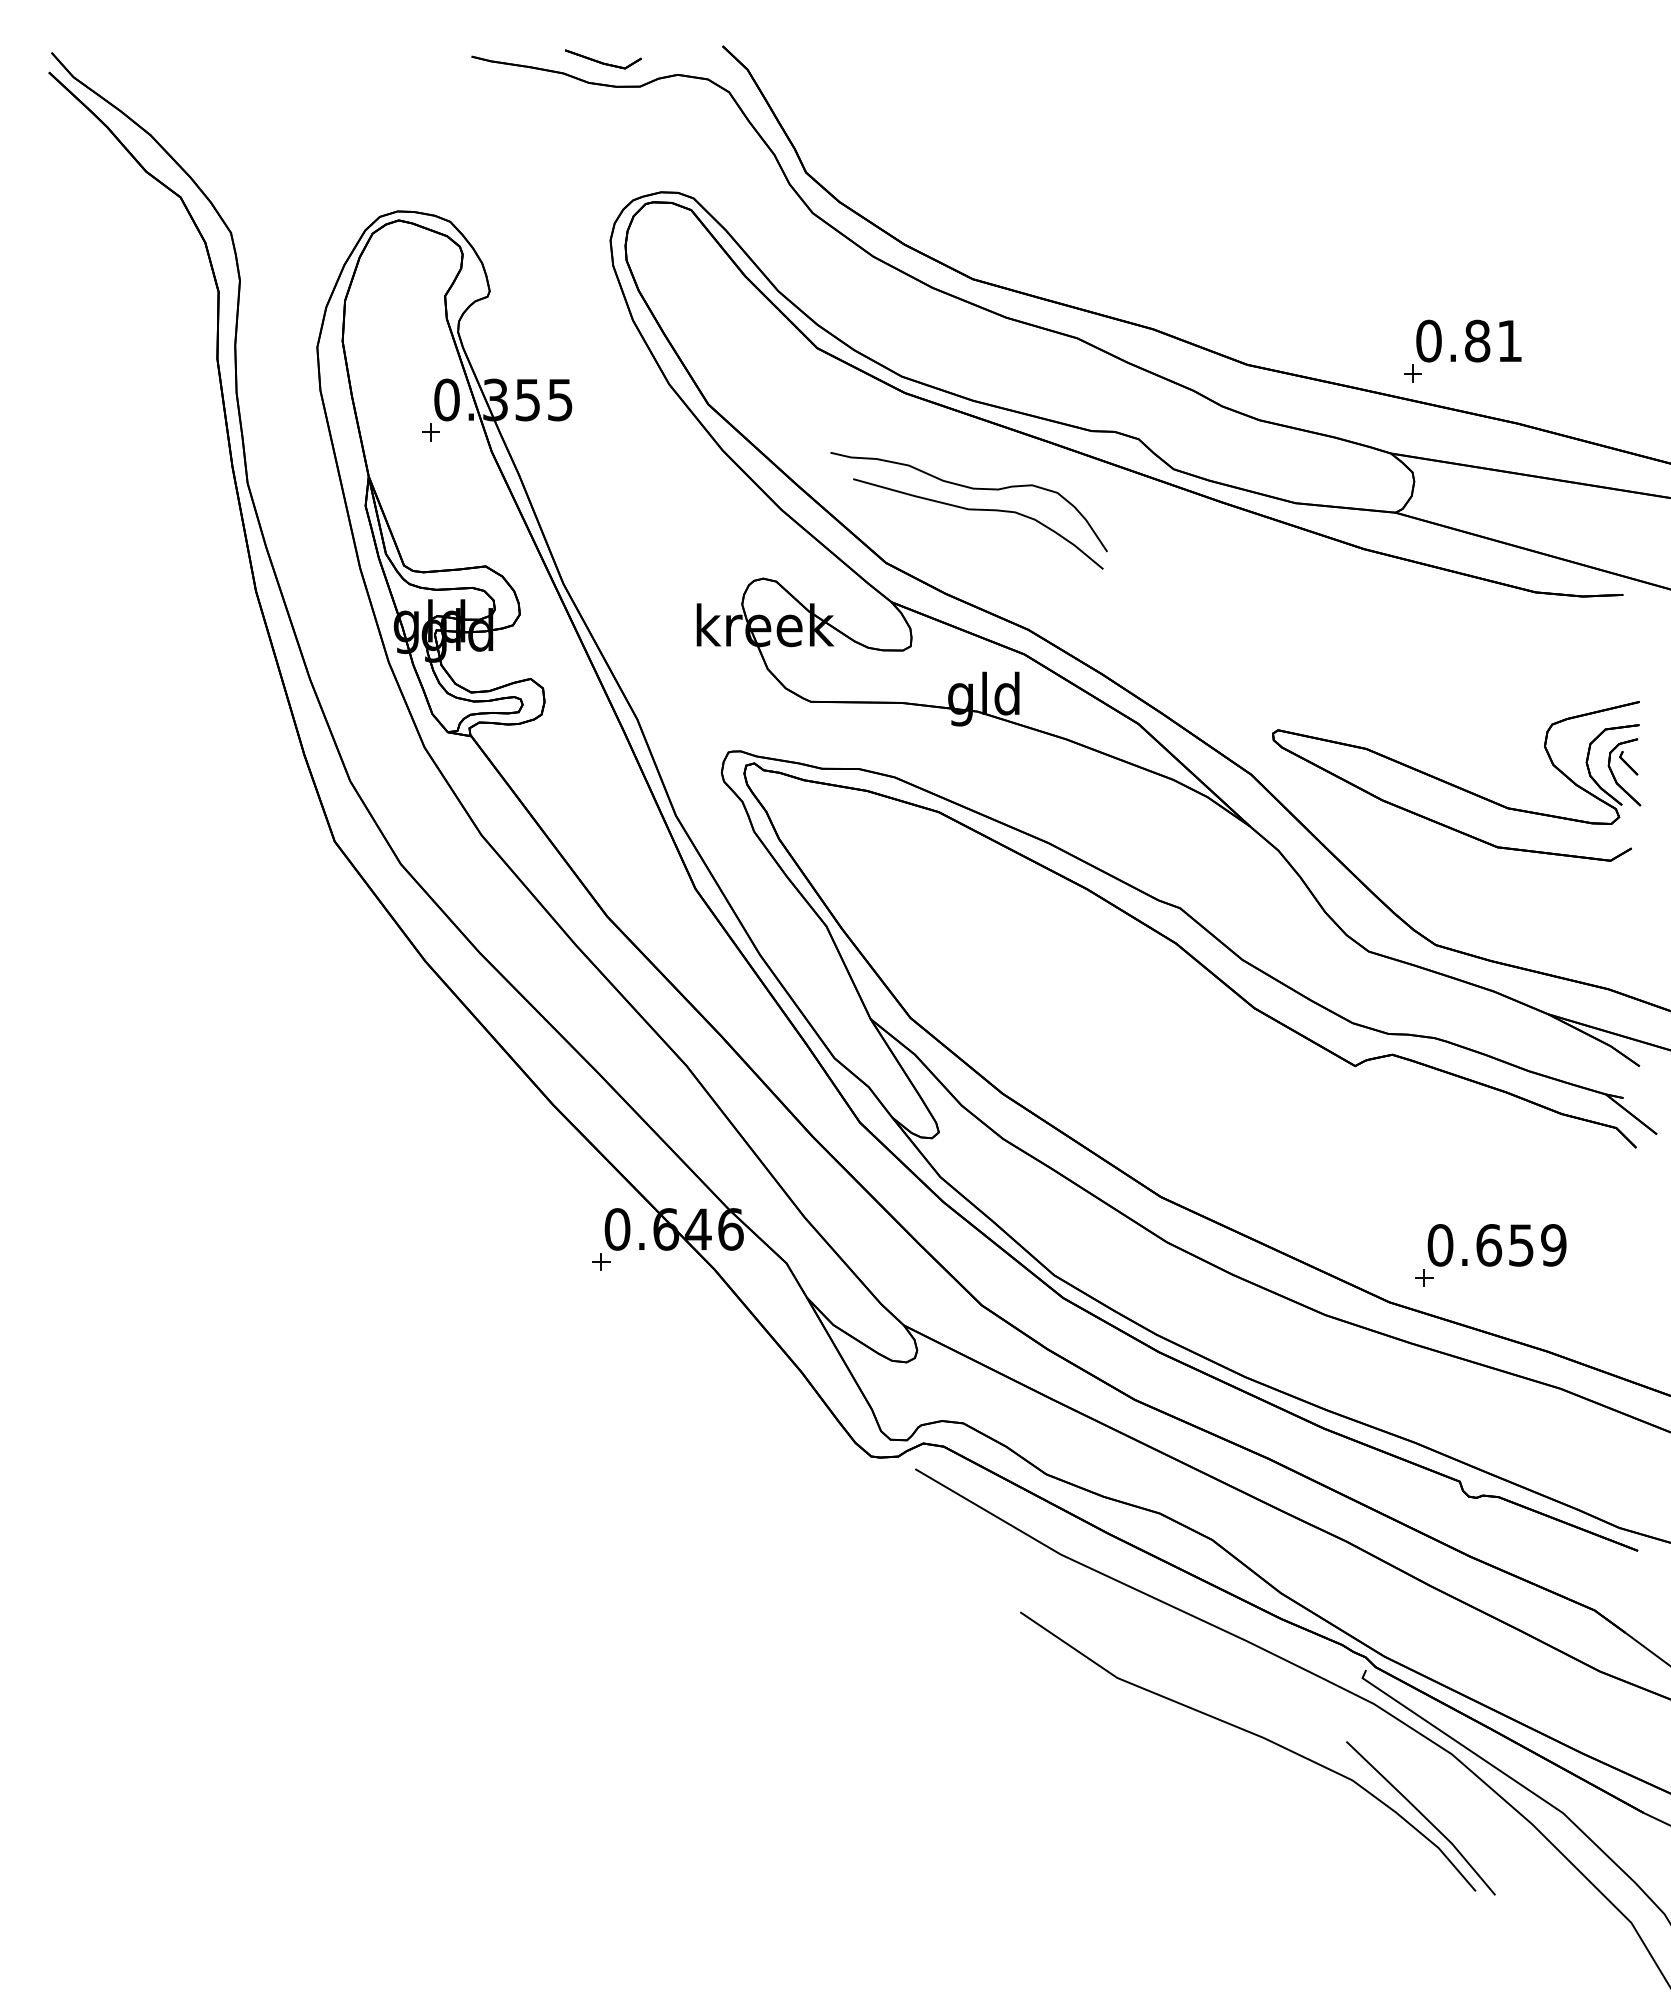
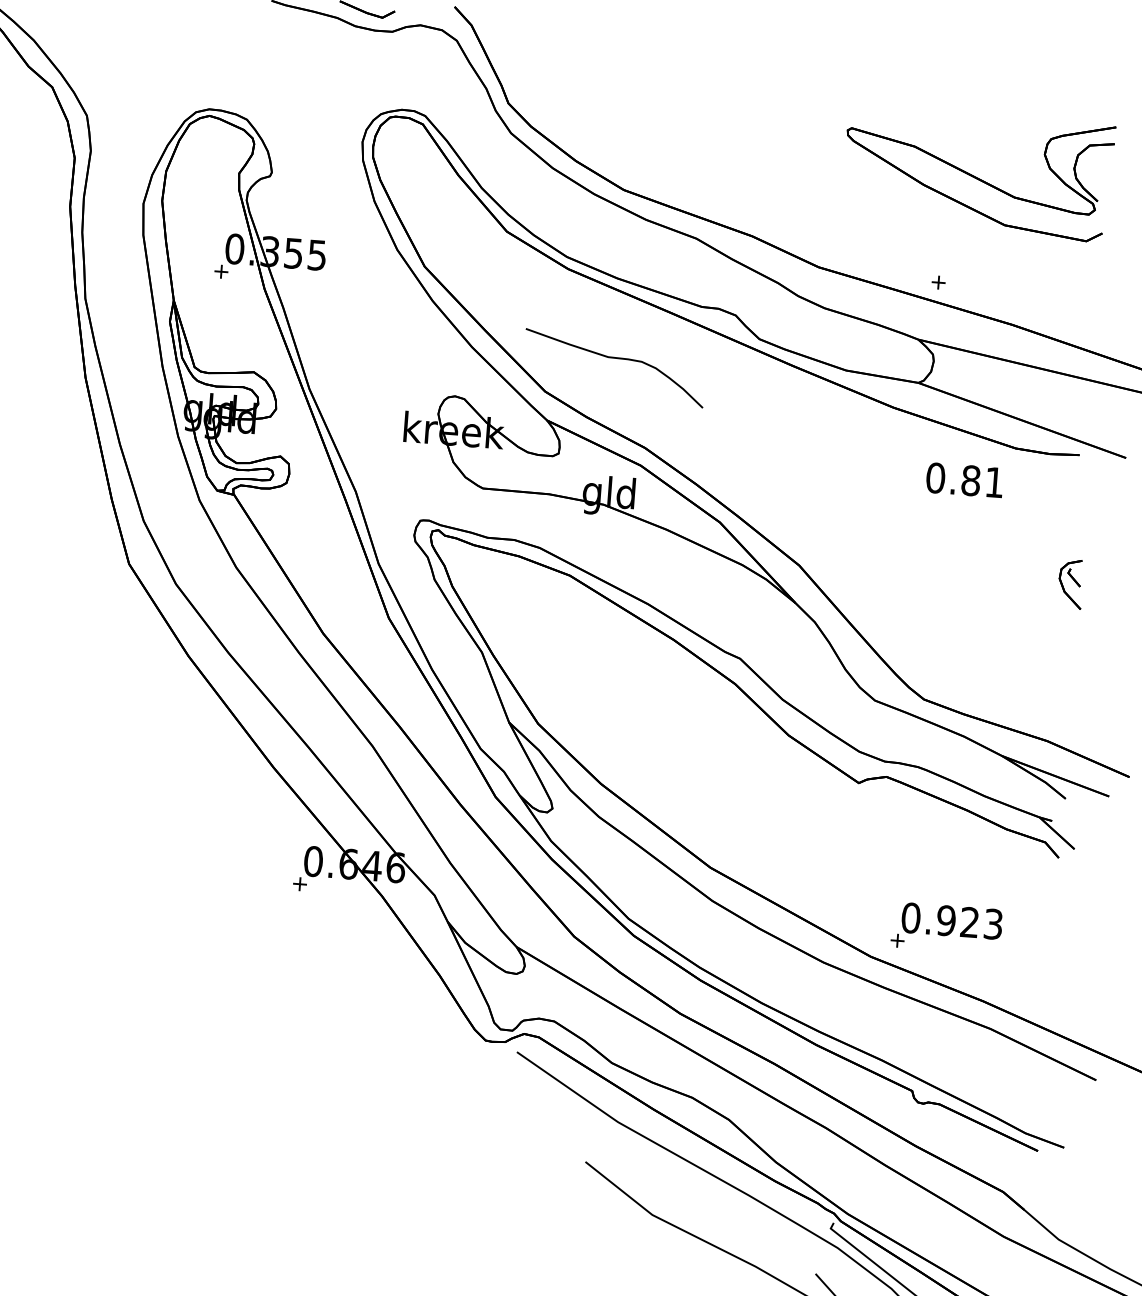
text: (1468, 340) -> (964, 479), moved
curve: (971, 489) -> (611, 342), removed
part: (1455, 781) -> (977, 175), moved
text: (1521, 1245) -> (969, 922), 0.659 -> 0.923

